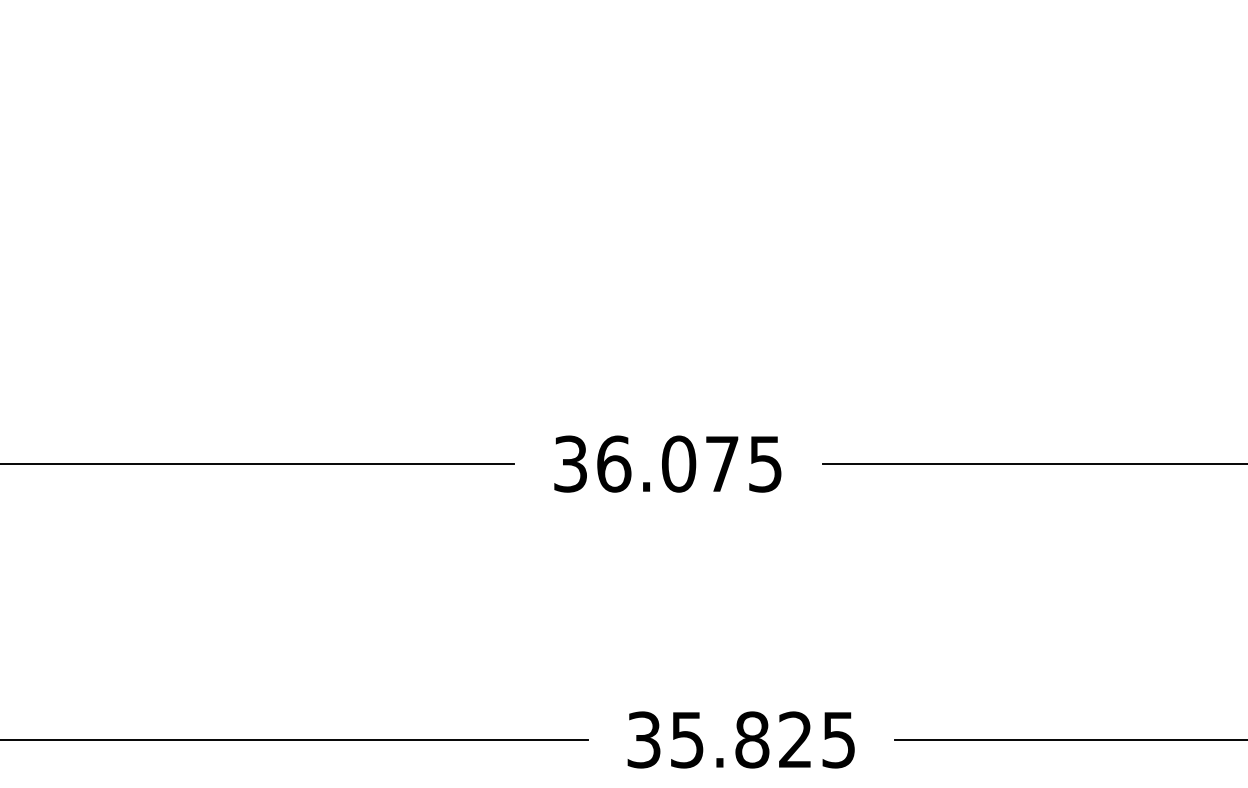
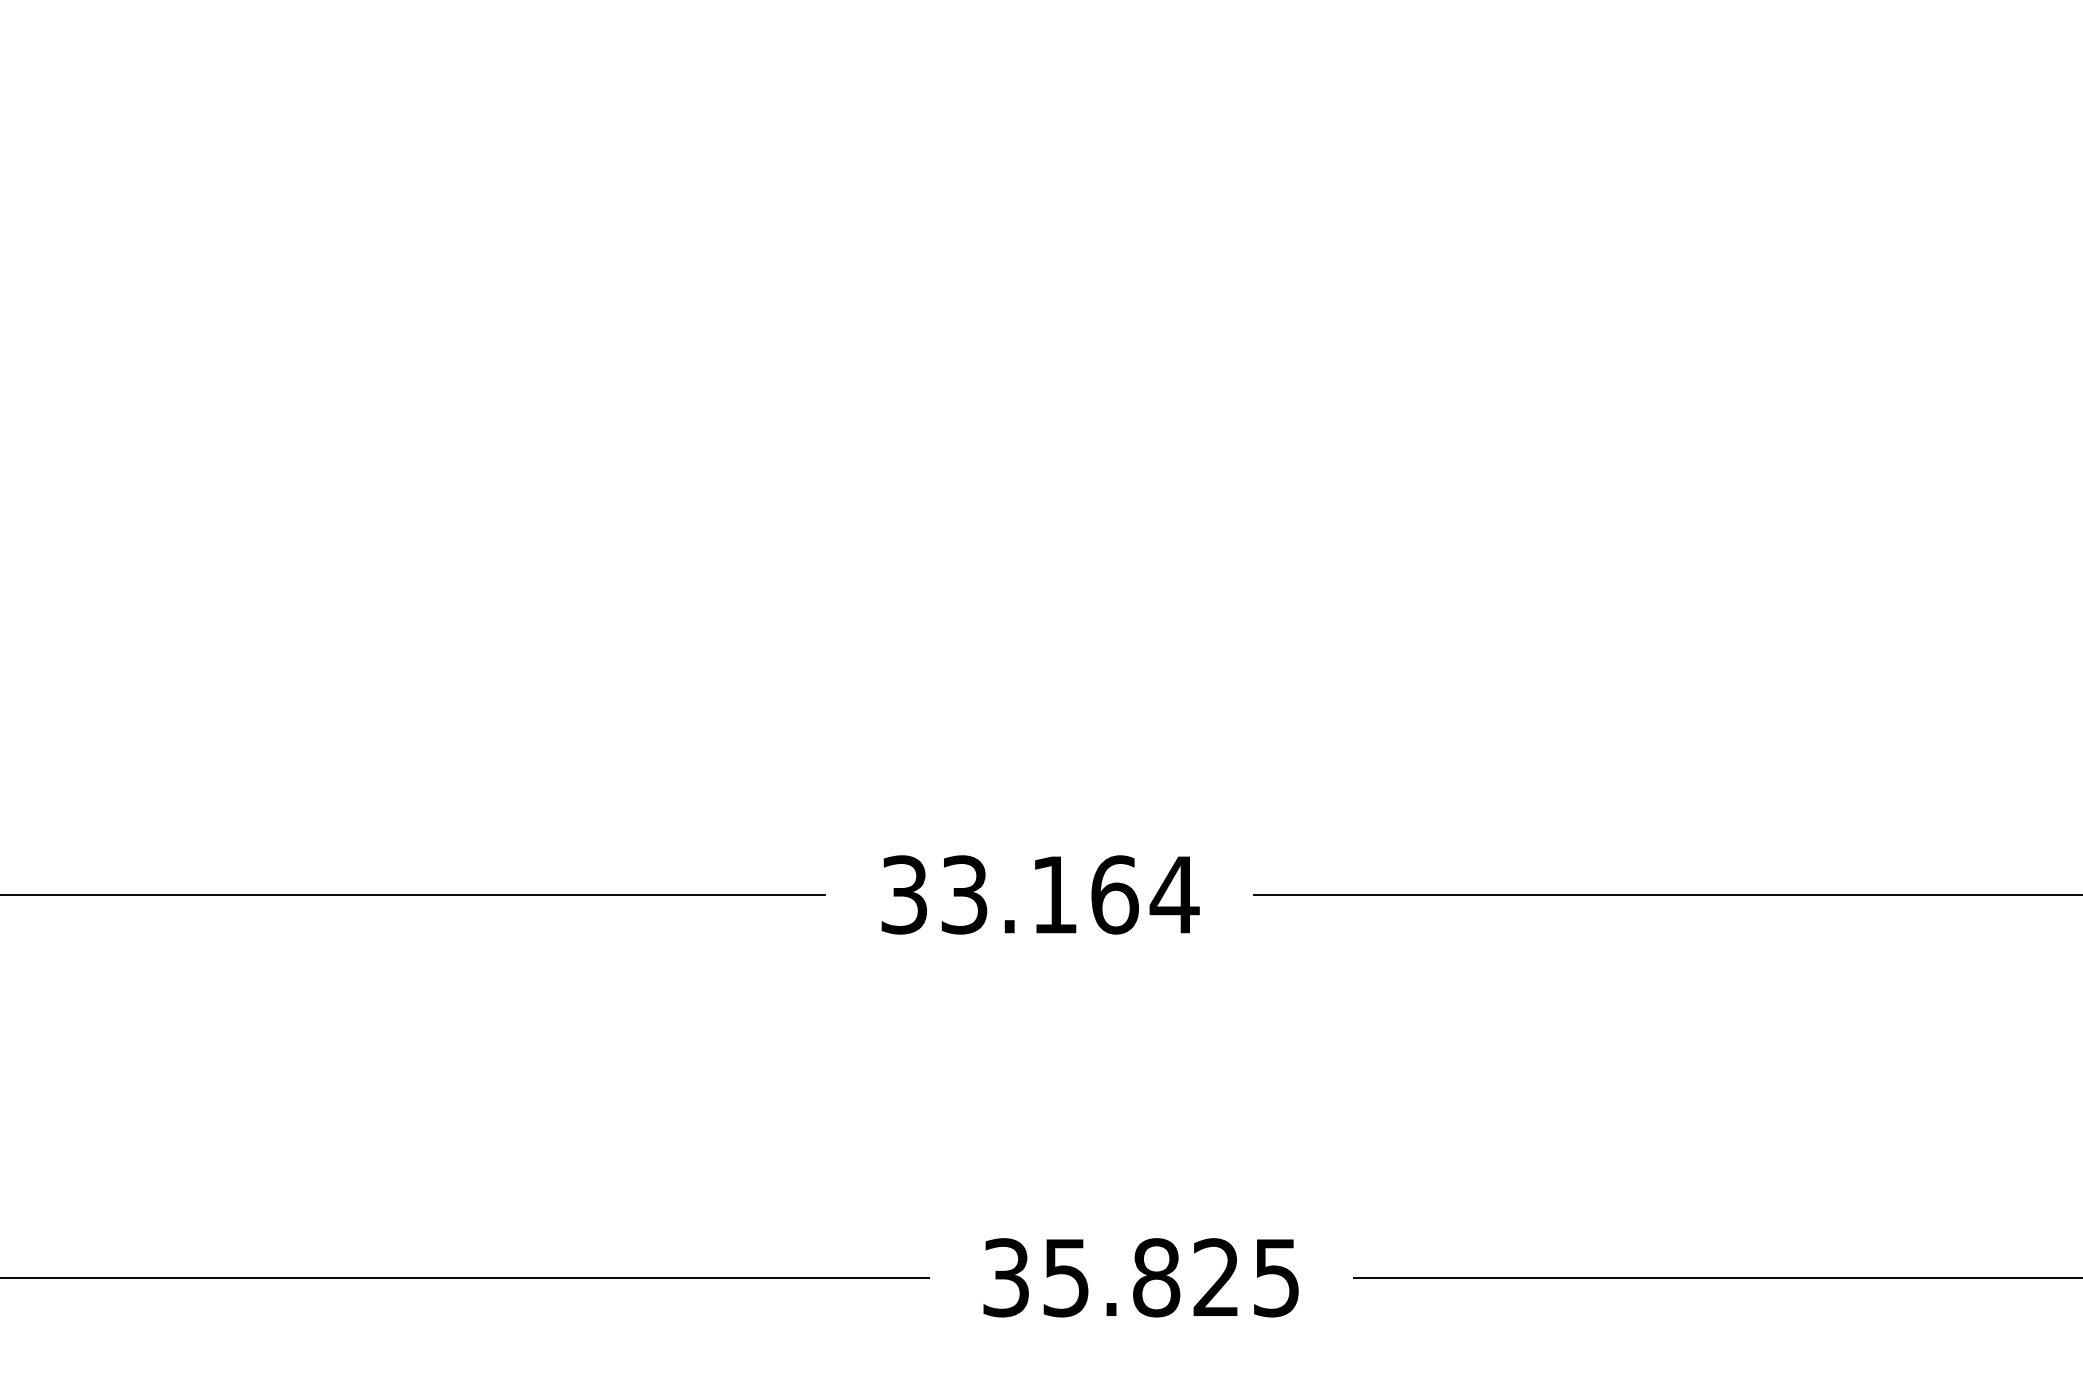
text: (690, 463) -> (1070, 894), 36.075 -> 33.164

